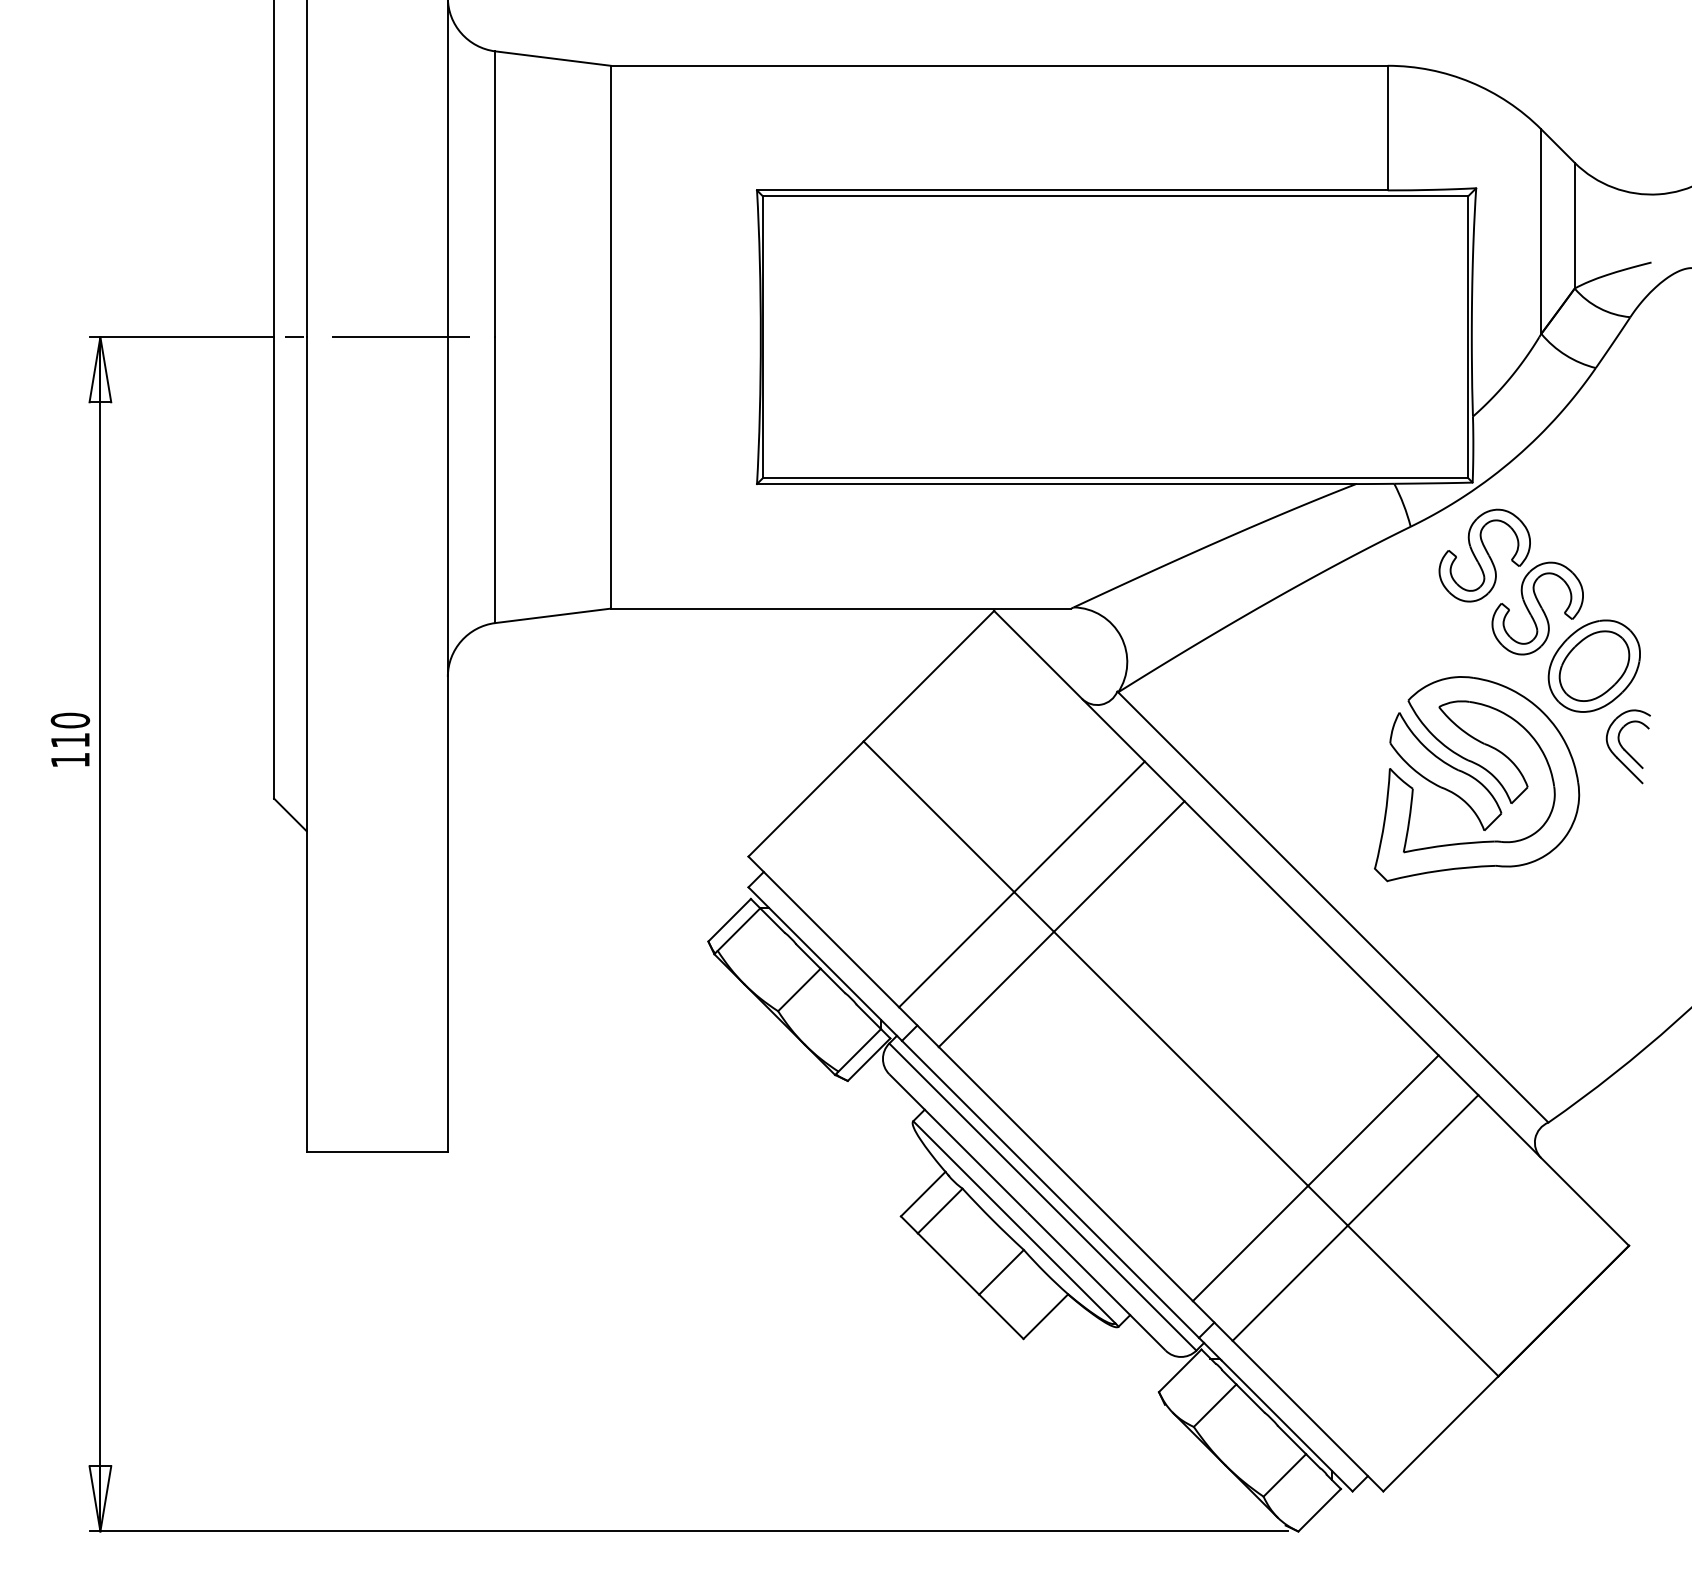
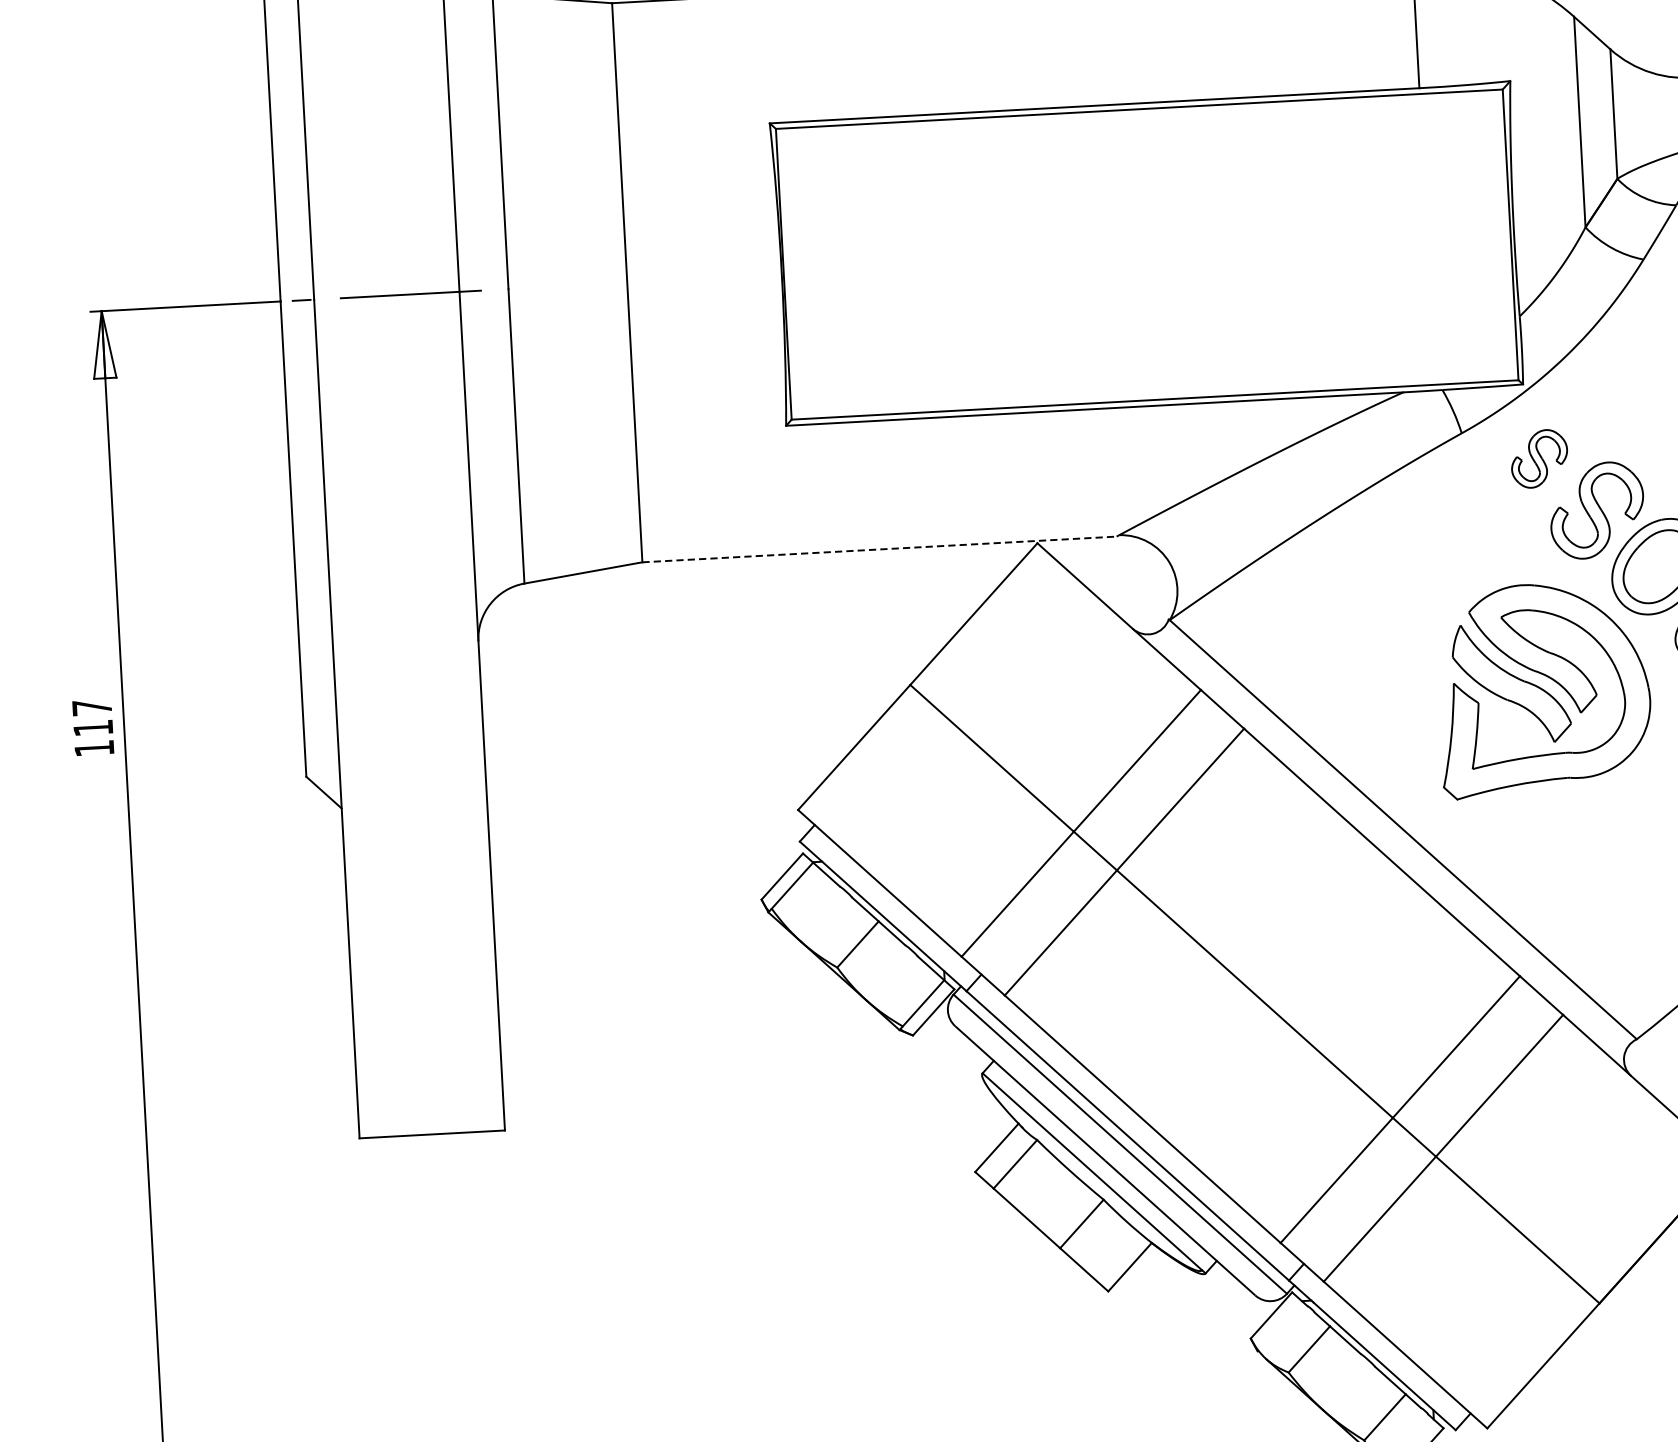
part: (1484, 555) -> (1539, 458), size x0.6
line: (841, 608) -> (880, 549), solid -> dashed
text: (70, 720) -> (92, 707), 110 -> 117

